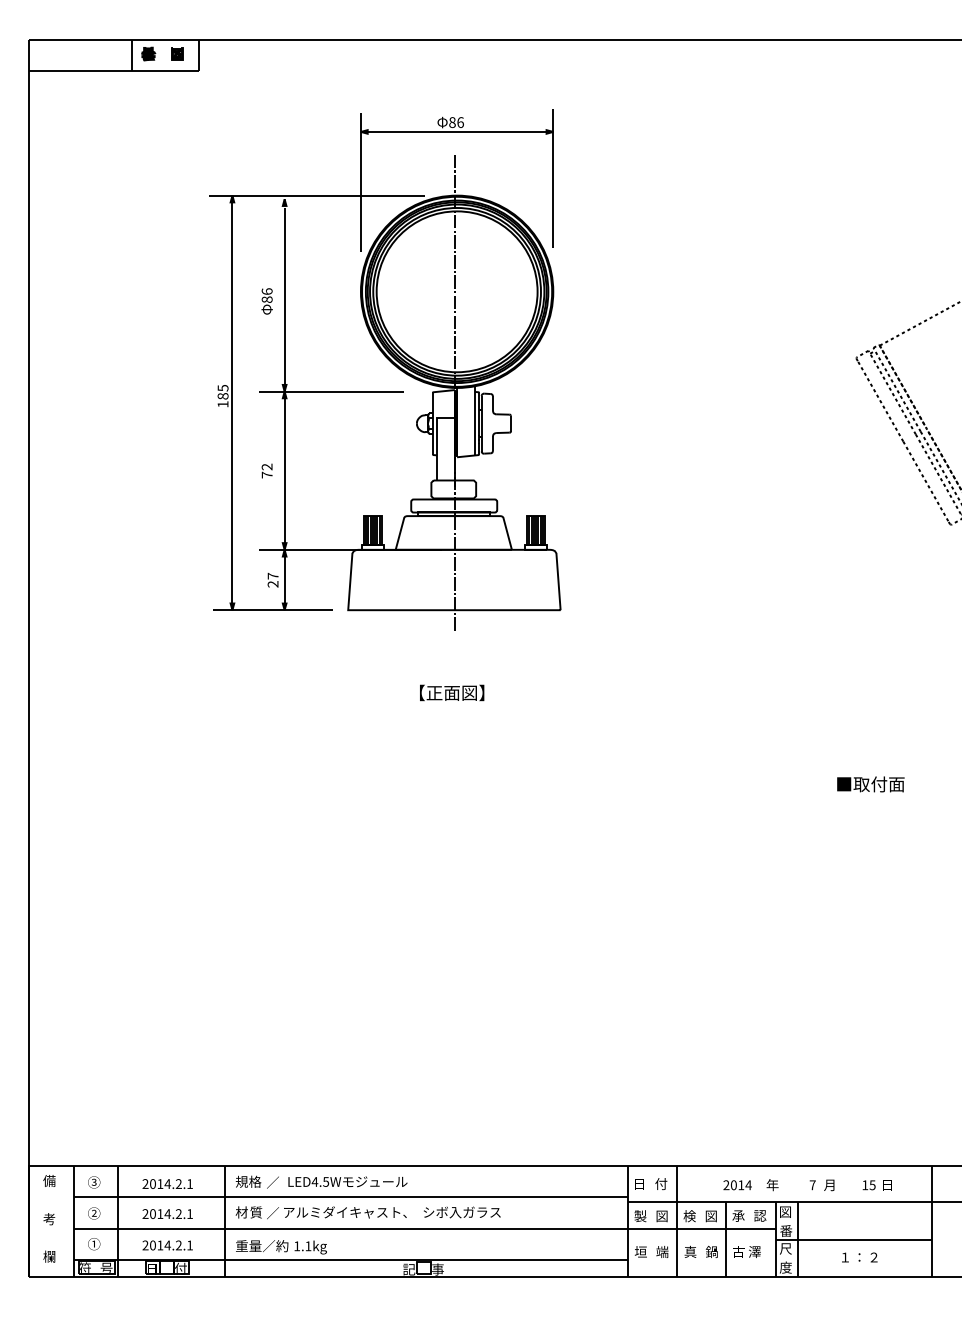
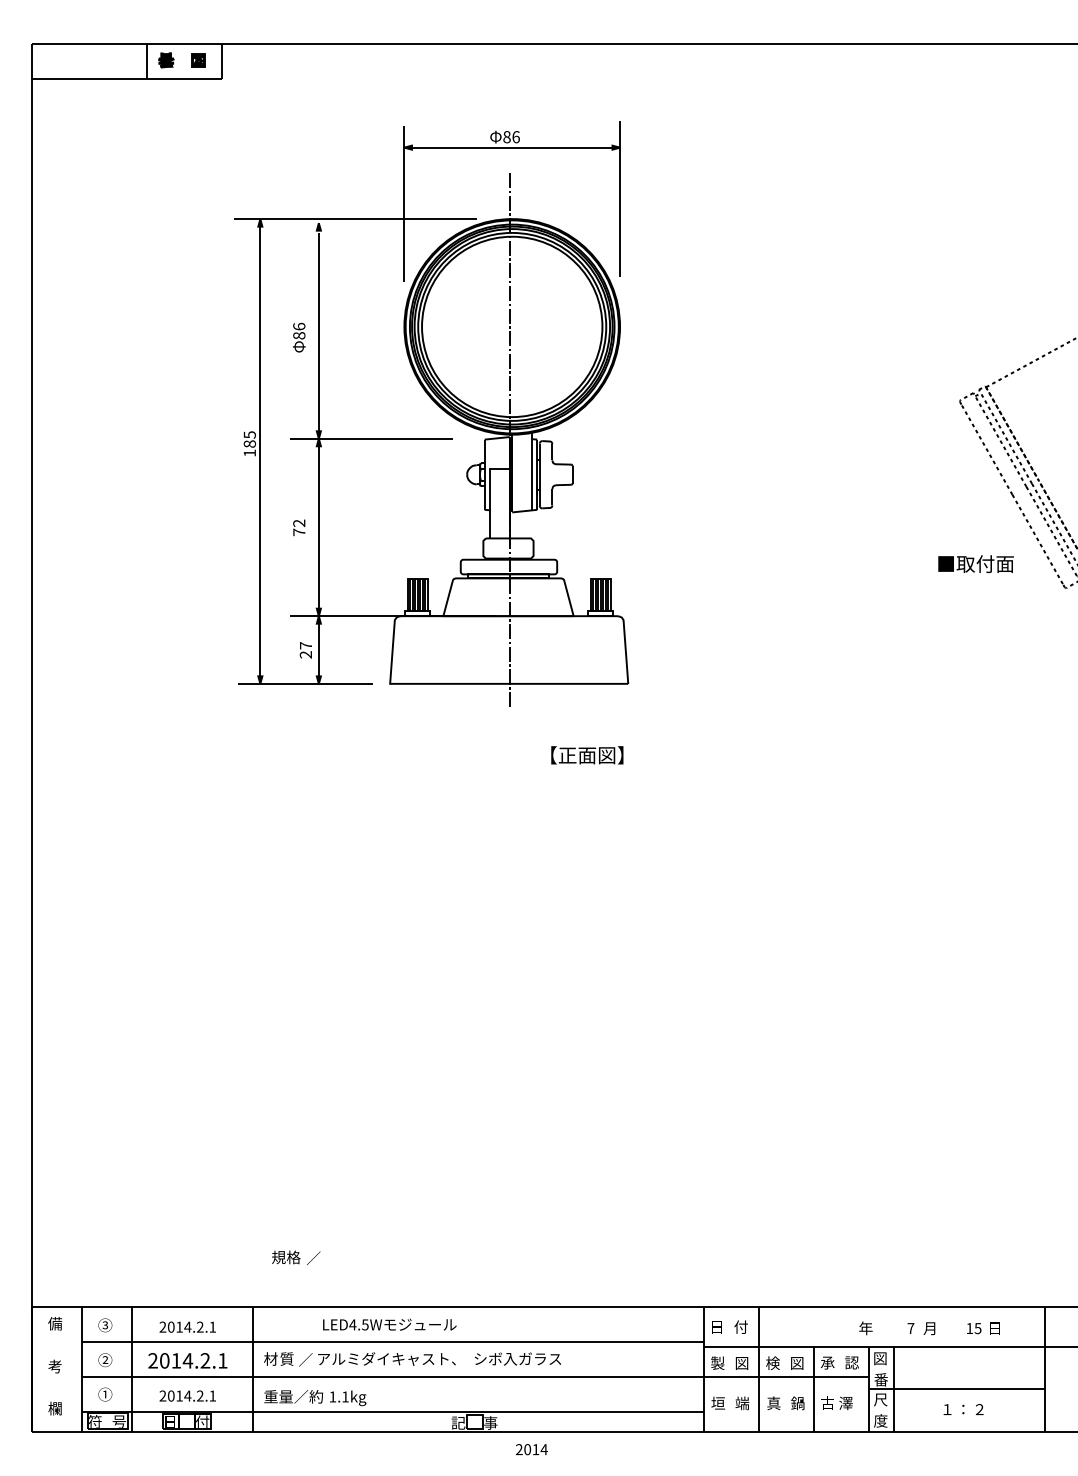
text: (452, 692) -> (587, 754), moved
text: (870, 784) -> (975, 564), moved
text: (256, 1181) -> (295, 1257), moved
part: (737, 1185) -> (531, 1449), moved
part: (167, 1213) -> (187, 1360), size x1.4

